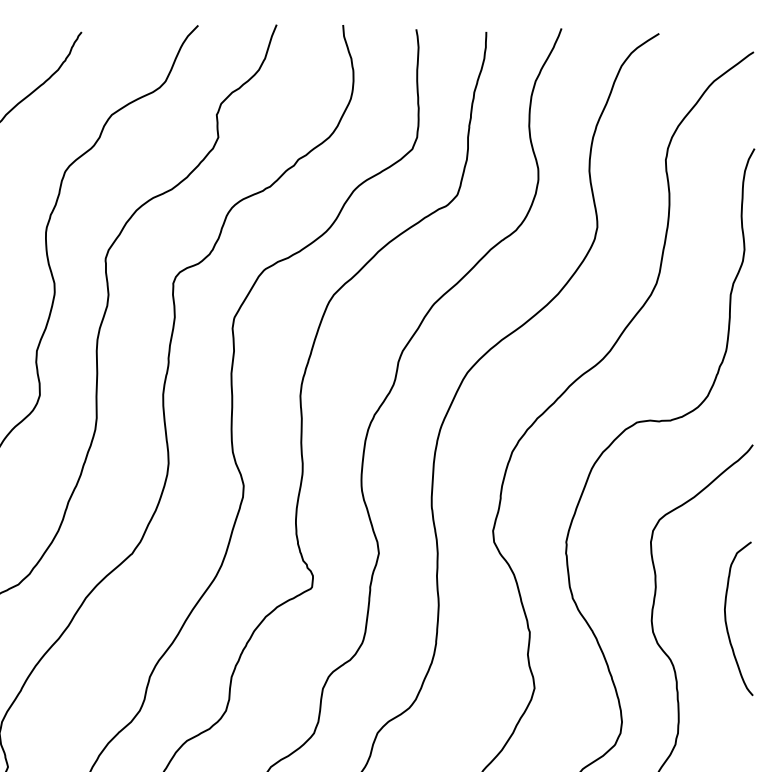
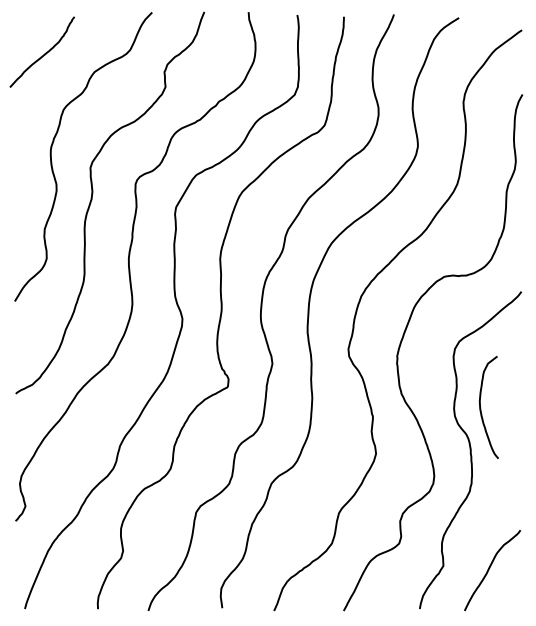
curve: (727, 620) -> (481, 408), moved

